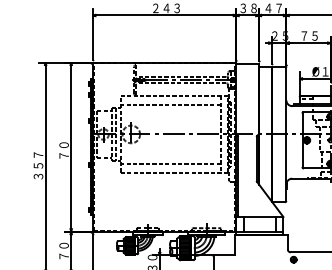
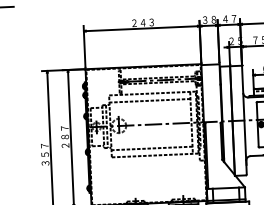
text: (63, 144) -> (64, 136), ７０ -> ２８７

